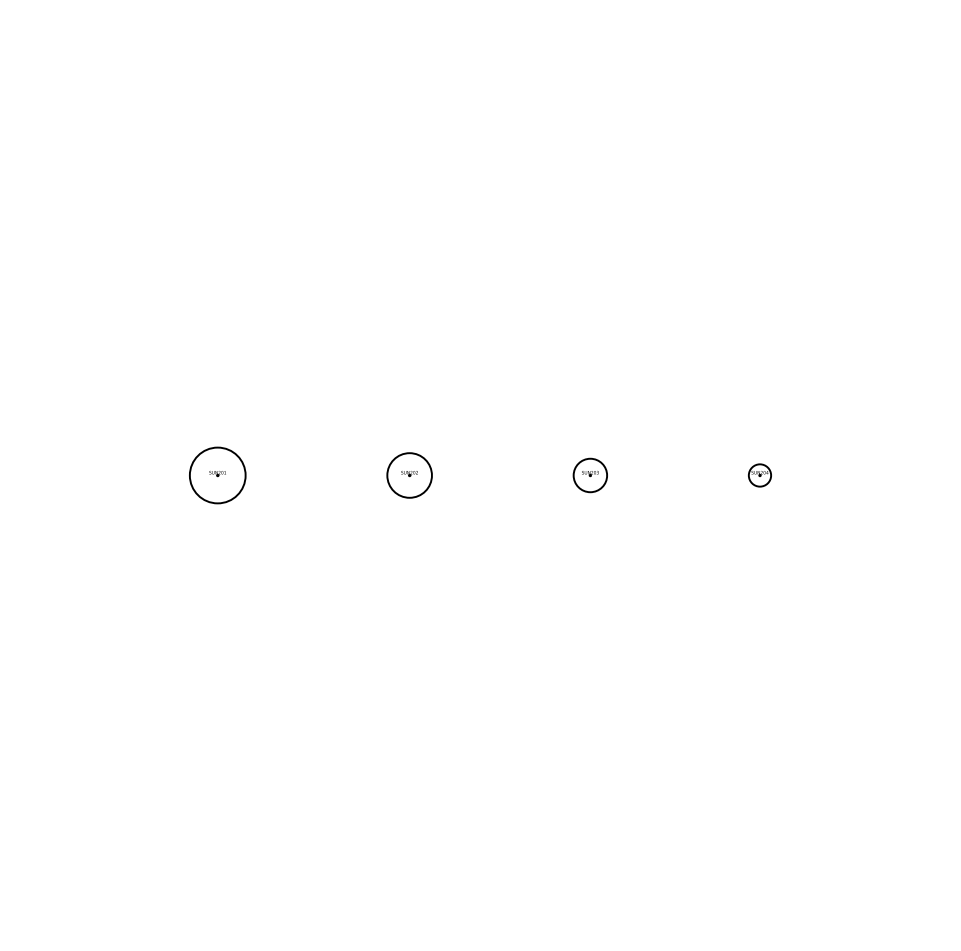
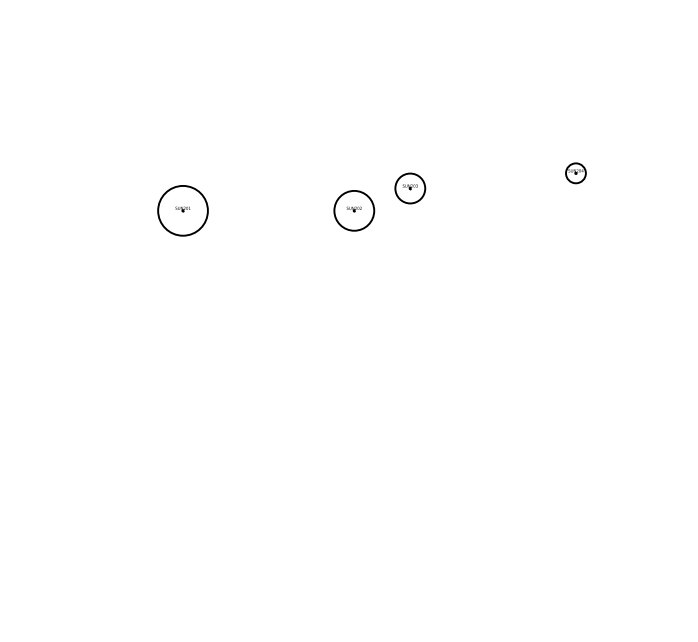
part: (589, 475) -> (409, 188), moved
part: (759, 475) -> (575, 173), moved

